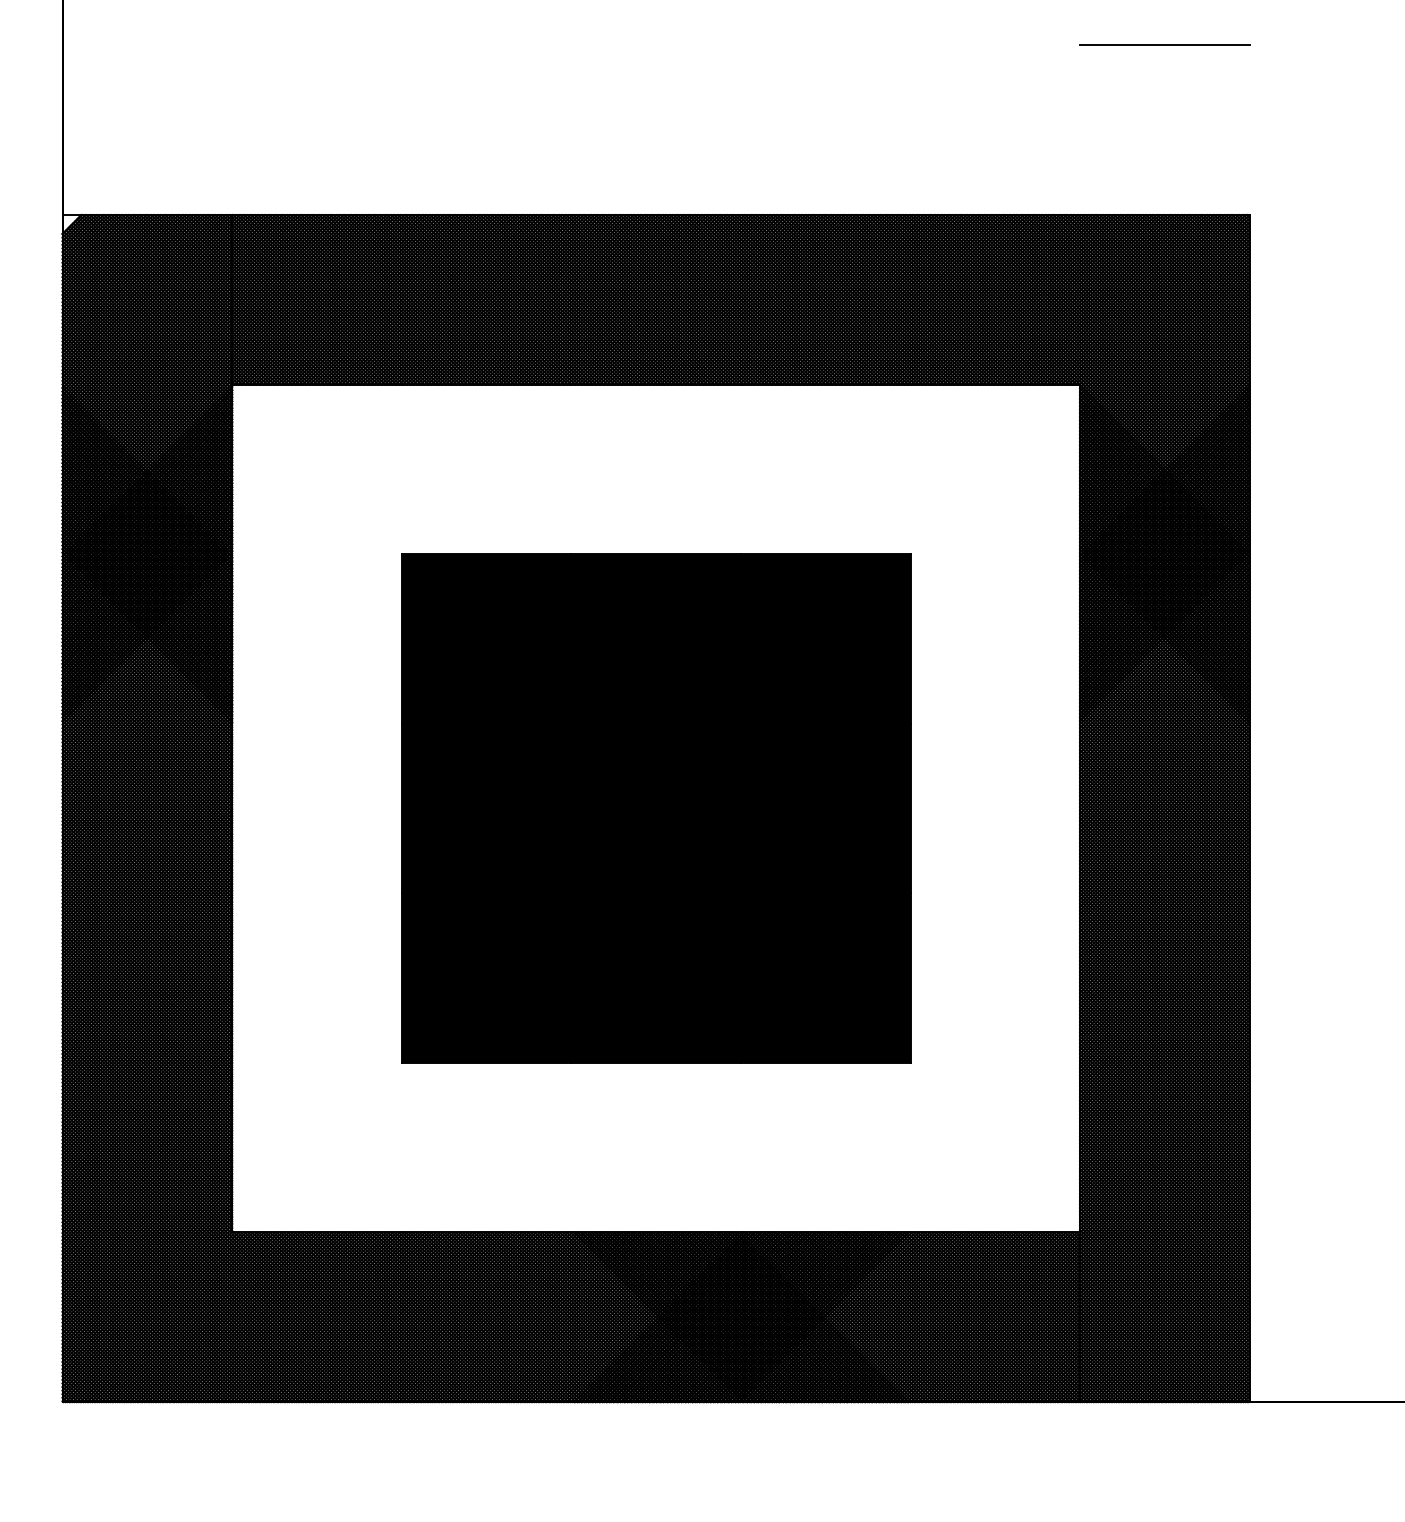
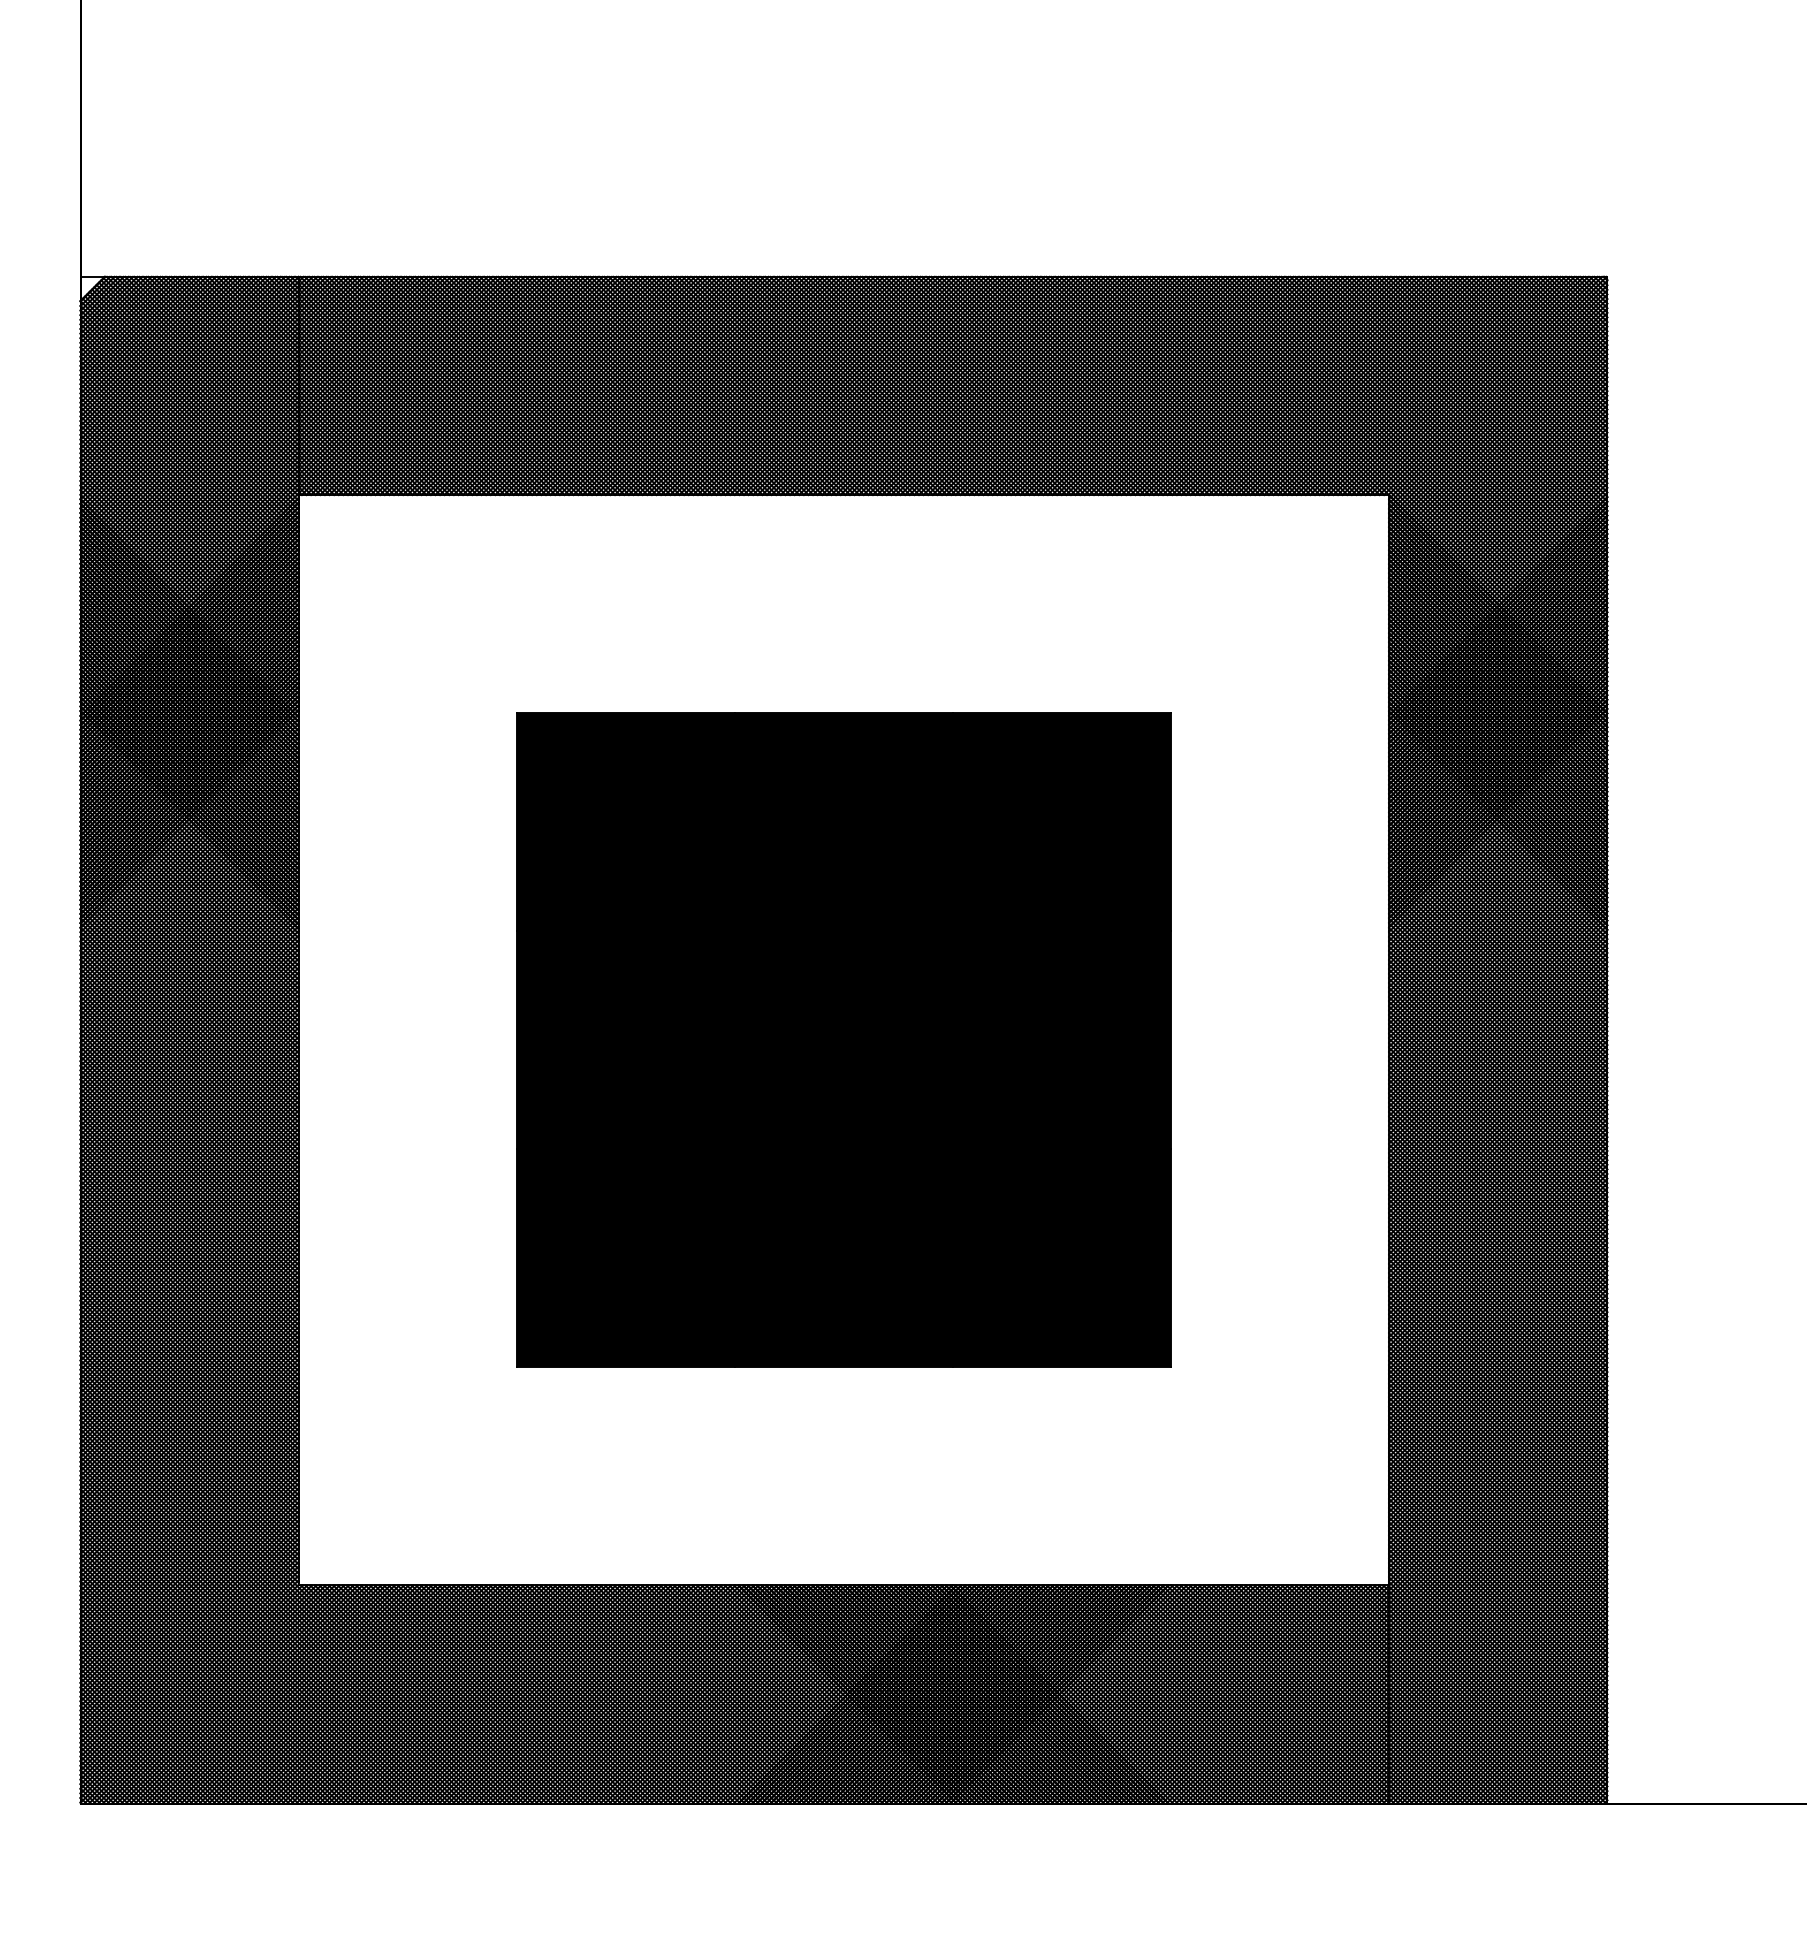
line: (1165, 45) -> (1498, 58), removed

